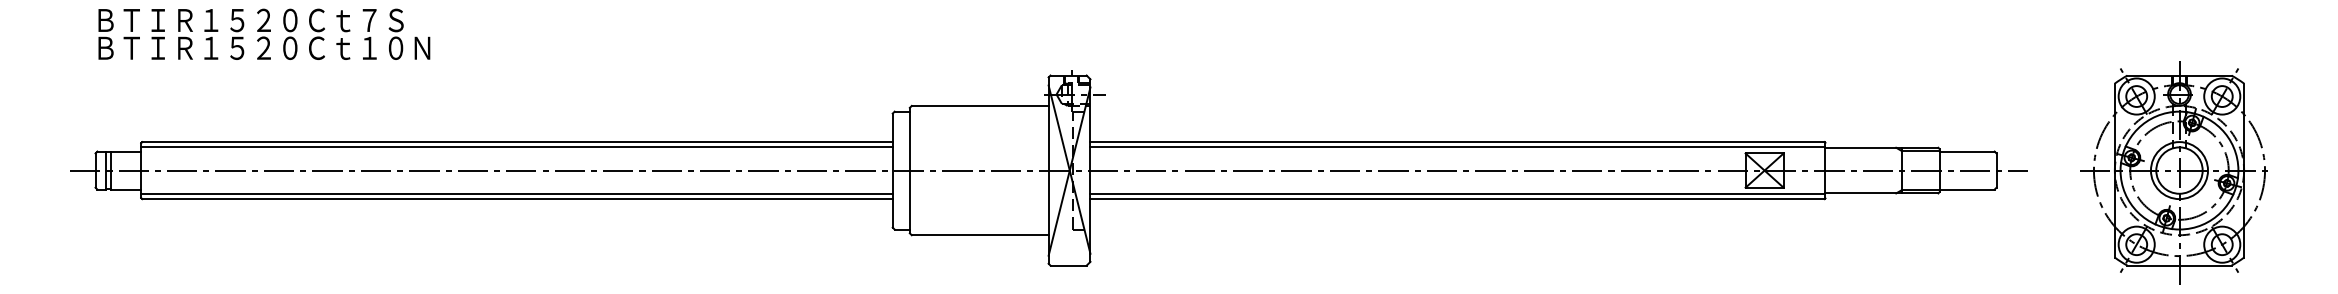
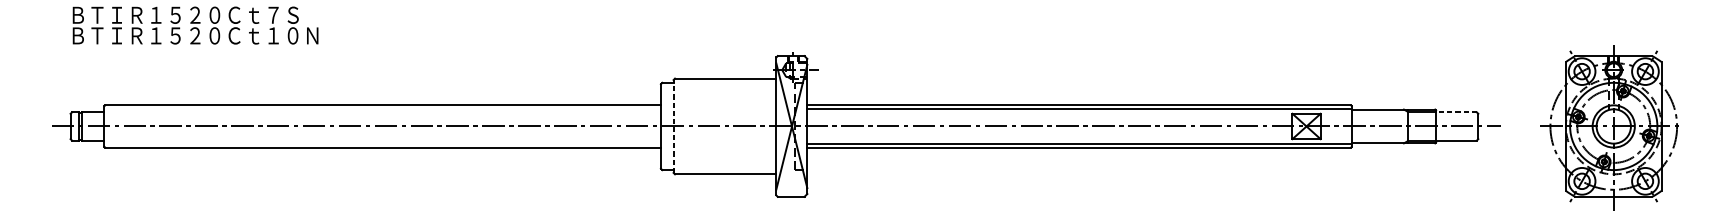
line: (516, 147) -> (382, 109), removed
line: (1967, 151) -> (1456, 112), solid -> dashed
line: (909, 170) -> (673, 126), solid -> dashed
line: (516, 193) -> (382, 143), removed

